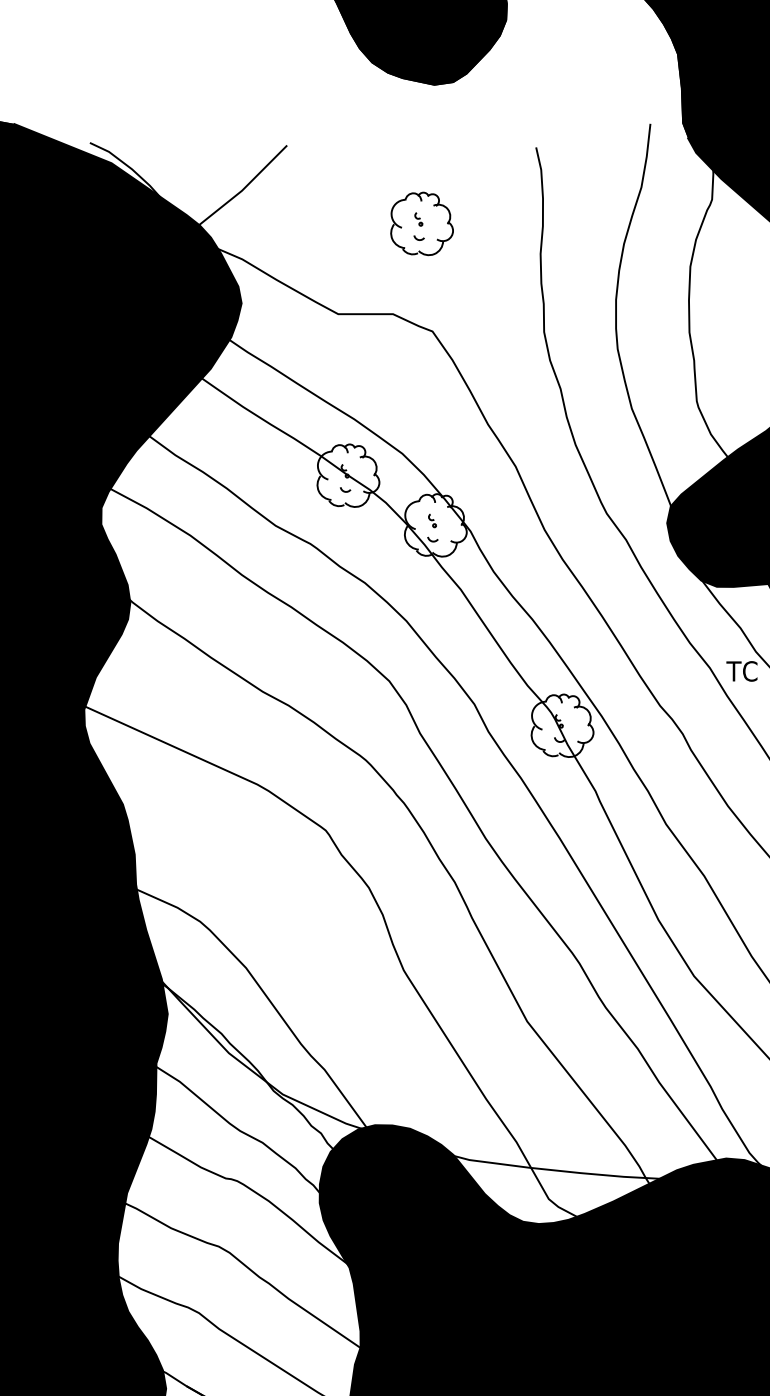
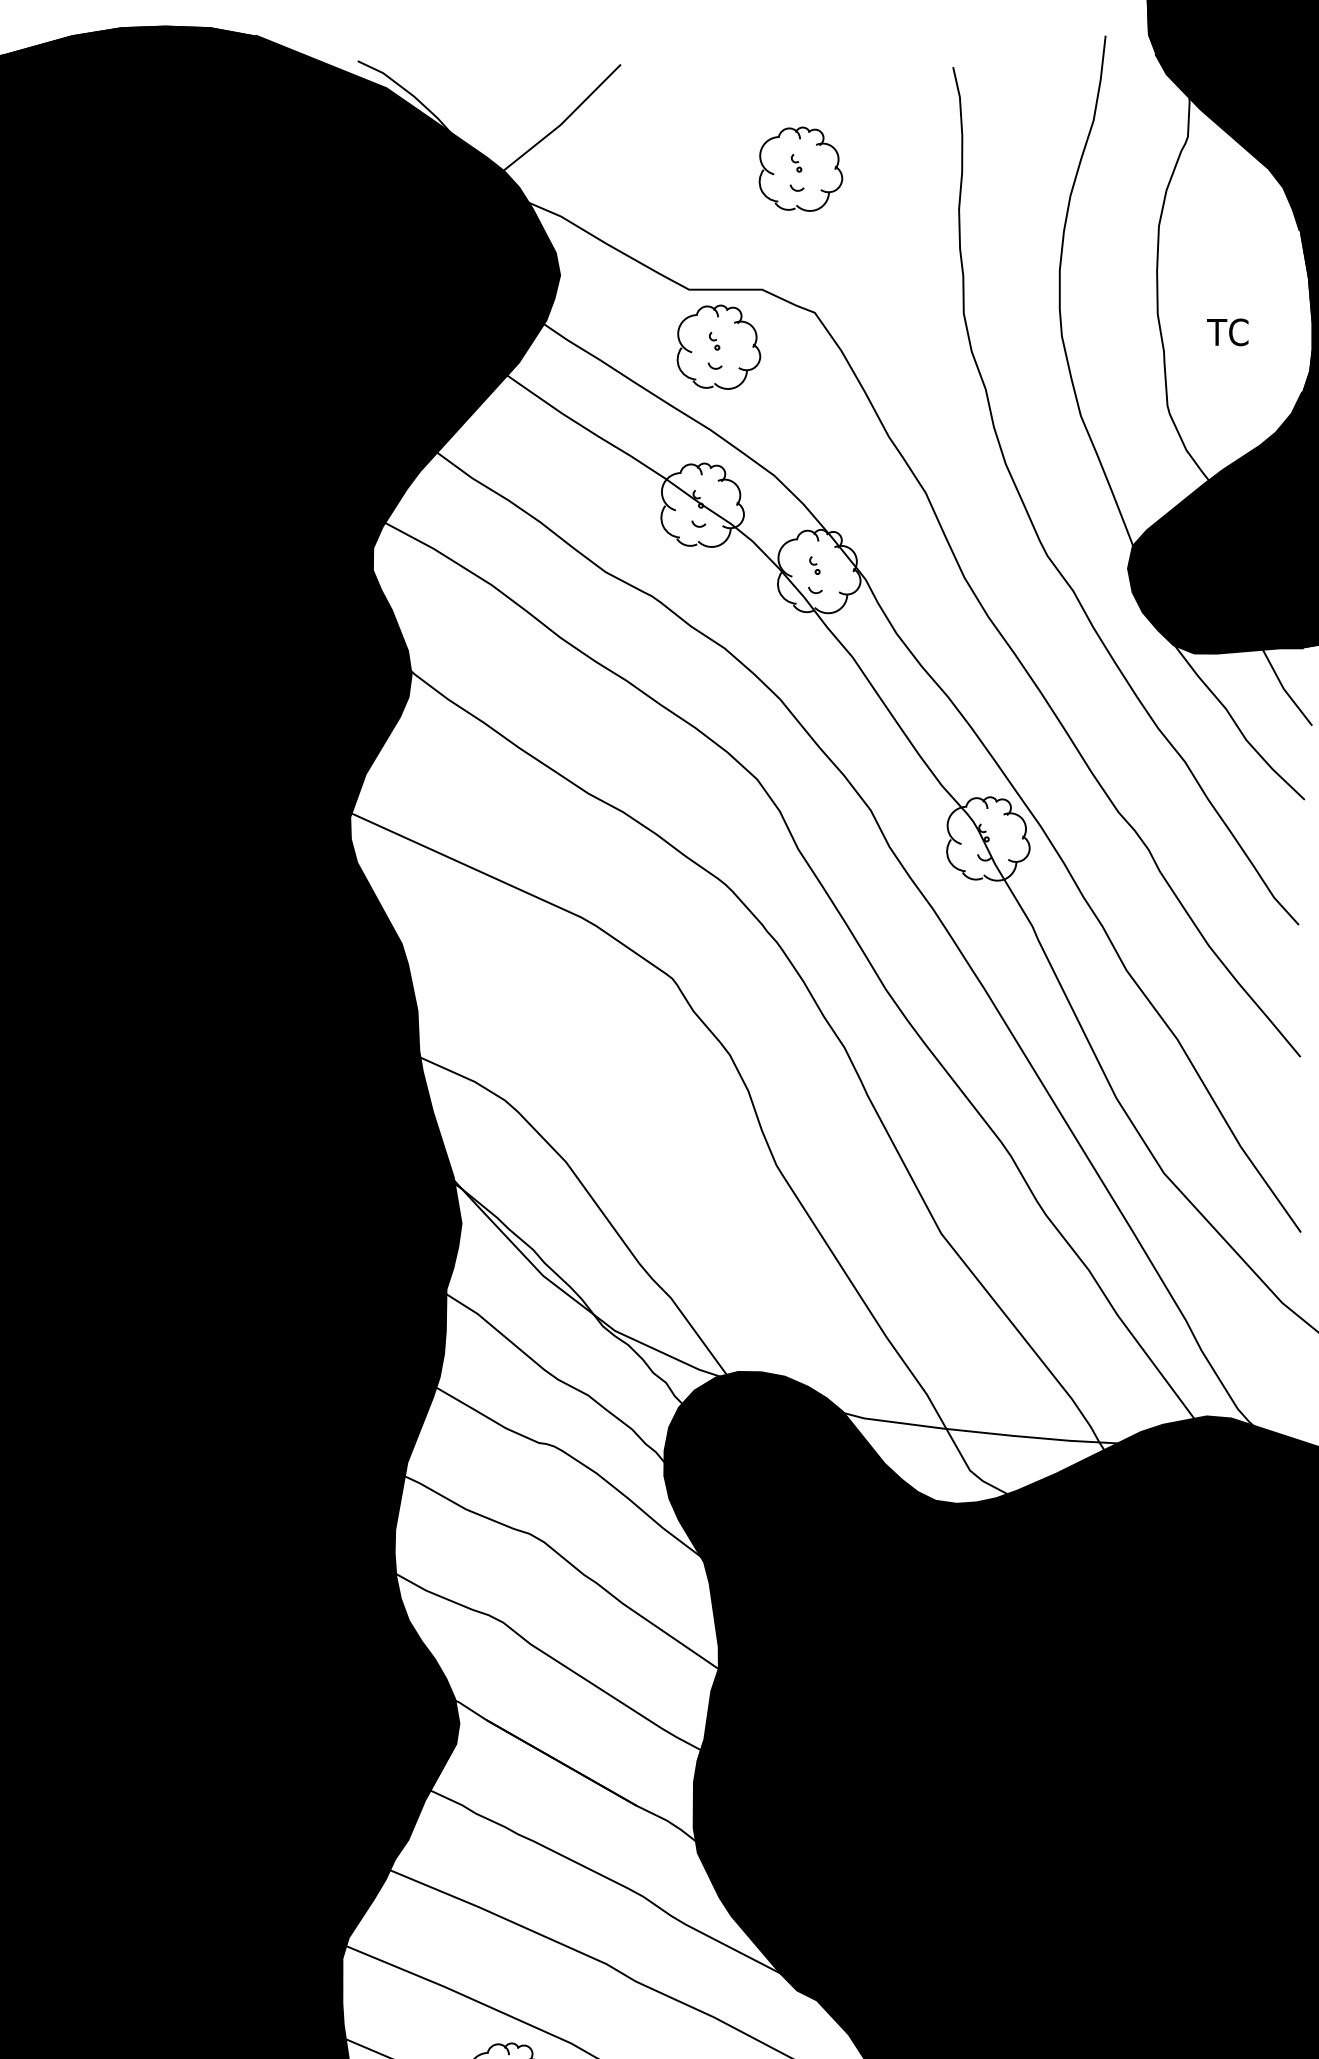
part: (360, 356) -> (718, 346), added
text: (741, 671) -> (1227, 332), moved

